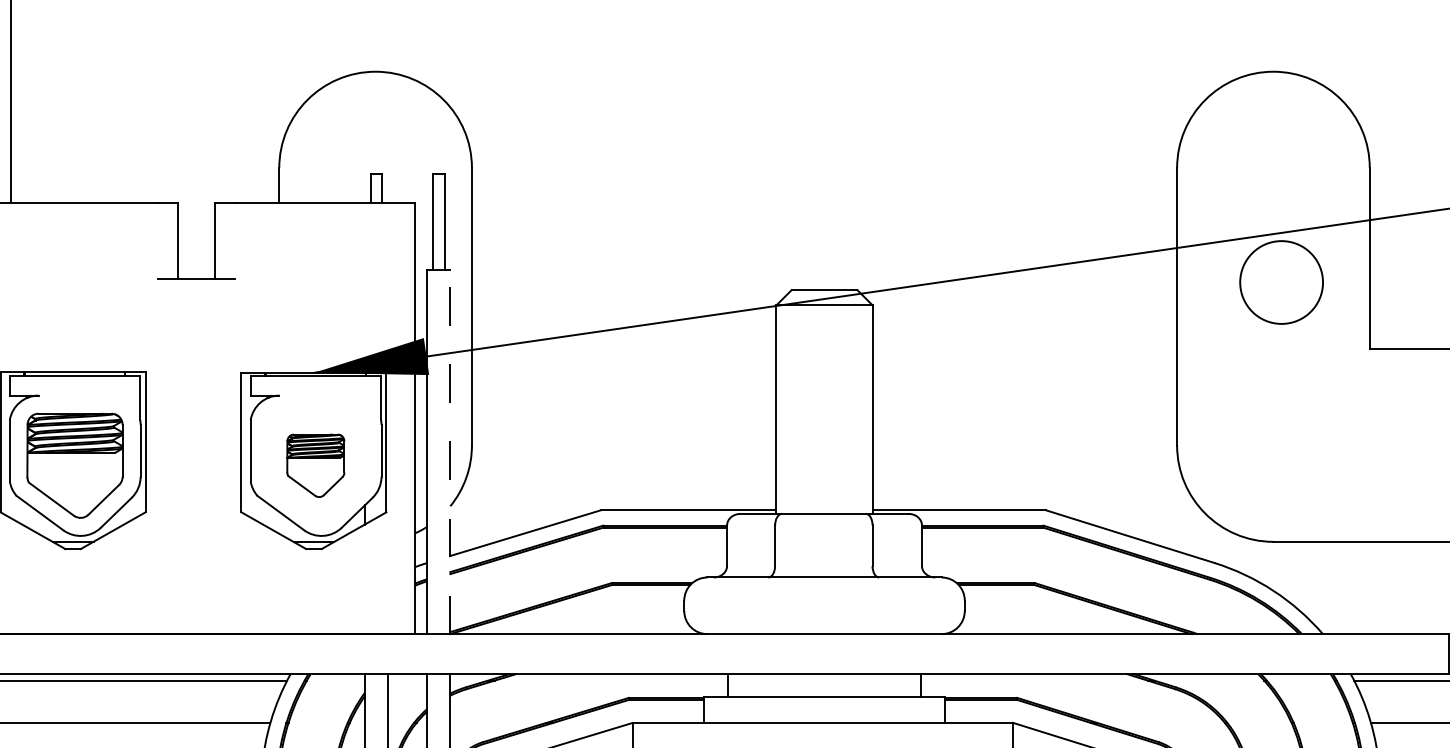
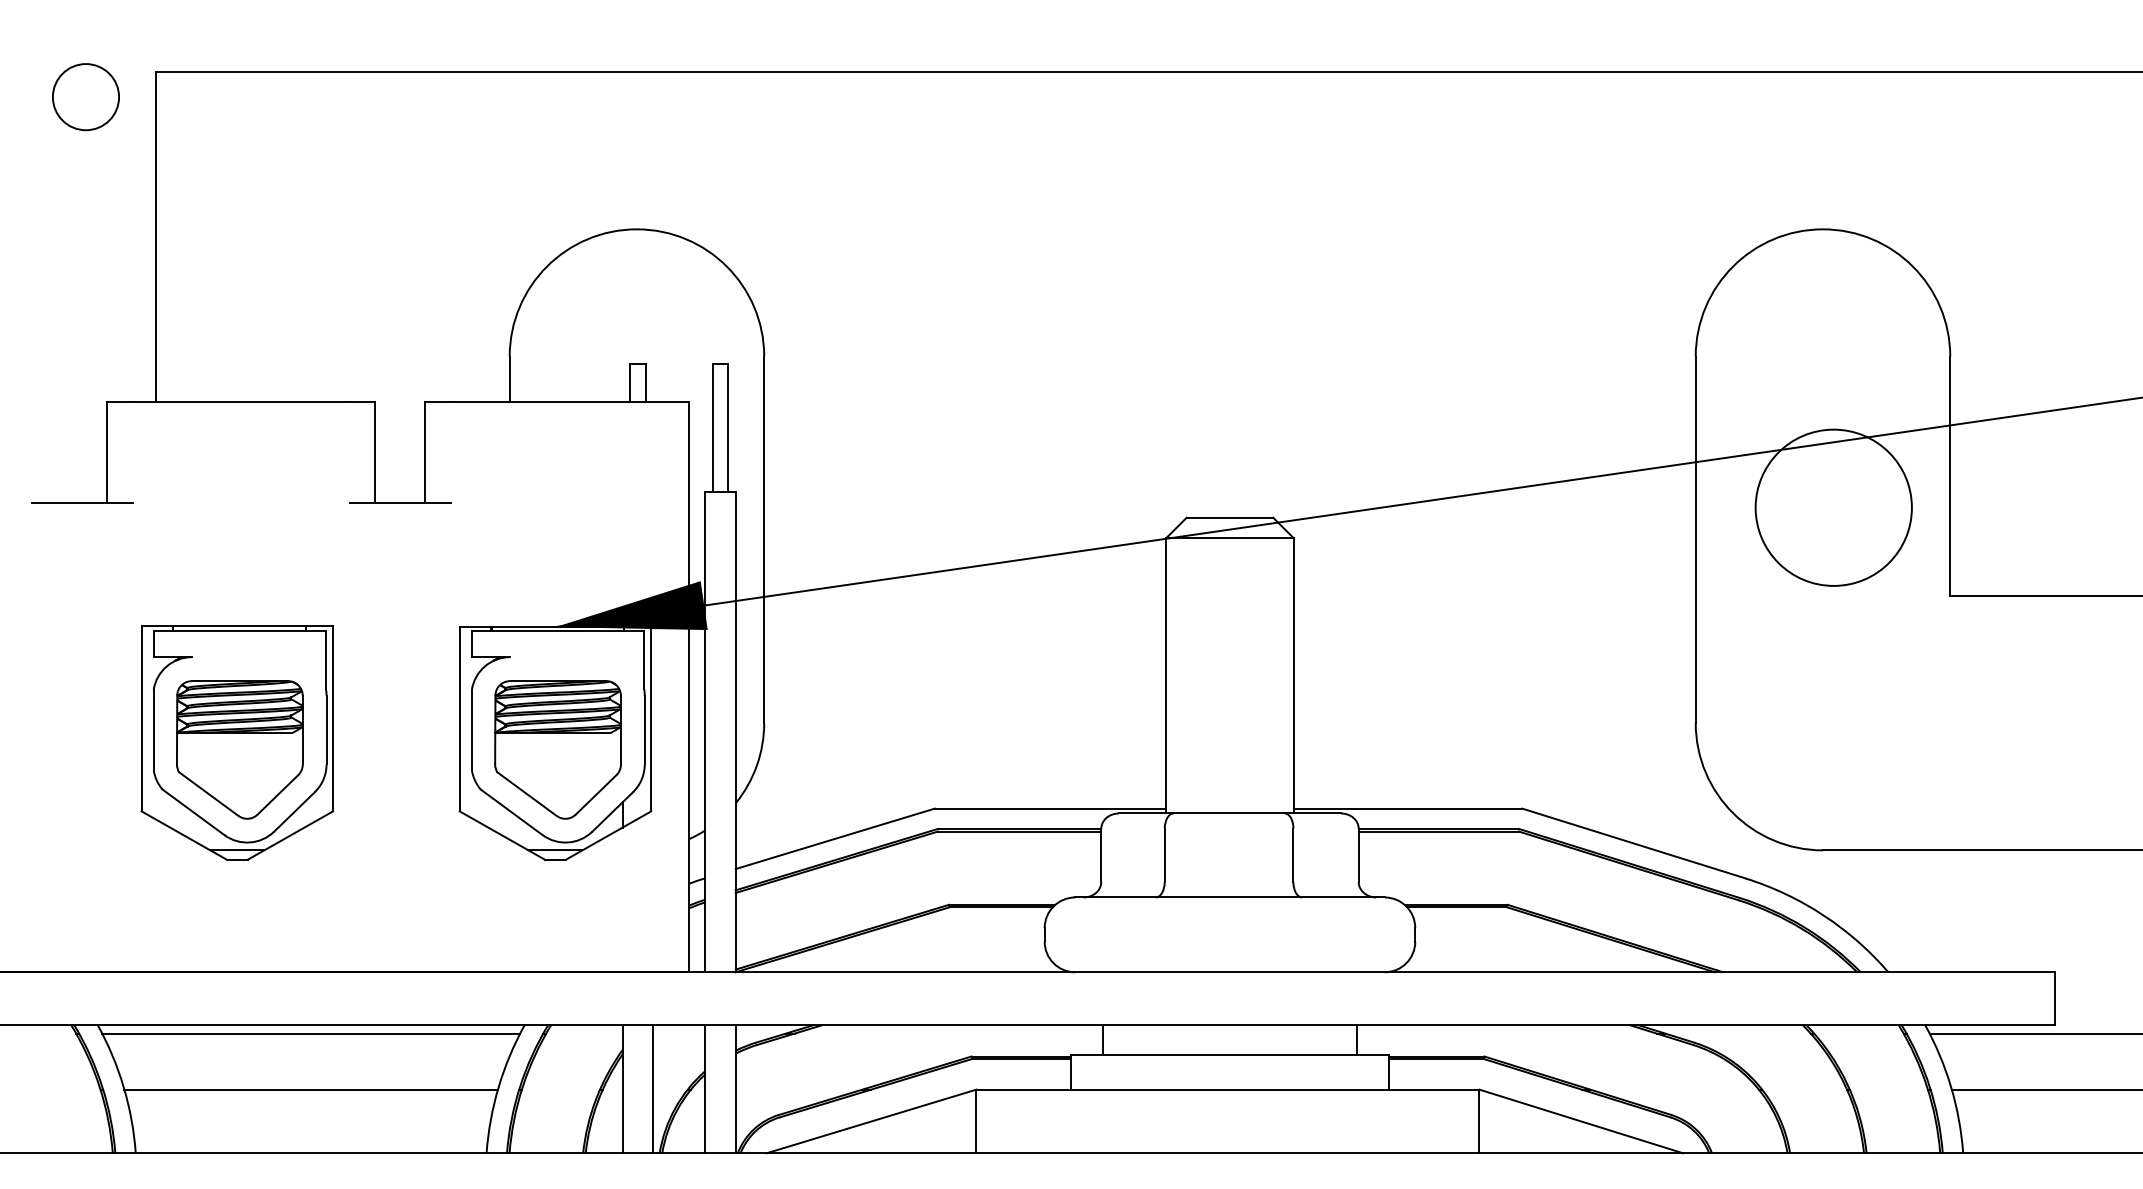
circle: (1281, 282) -> (1833, 507), size x1.43
line: (450, 451) -> (735, 731), dashed -> solid
part: (315, 465) -> (557, 749), size x1.67

